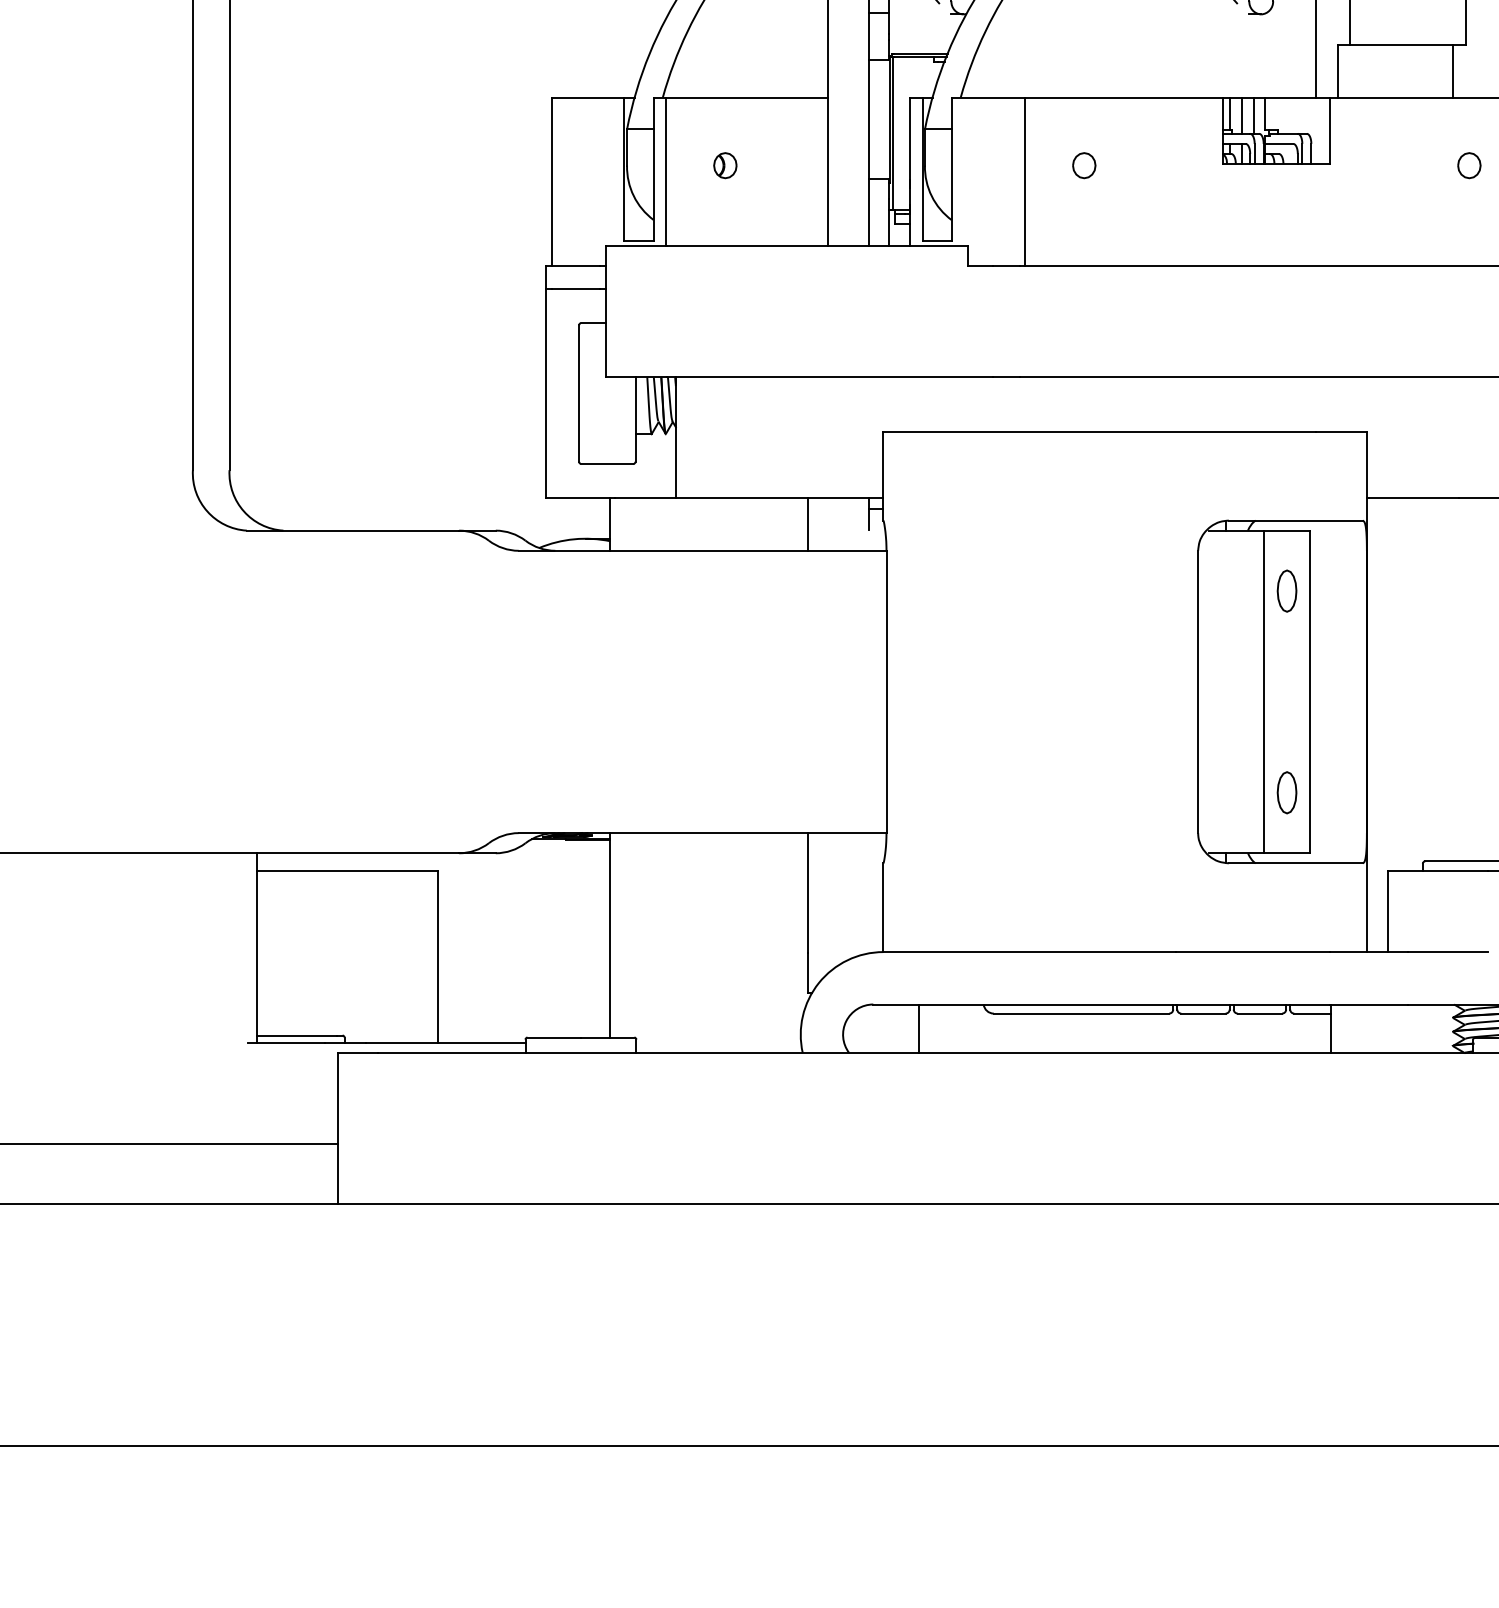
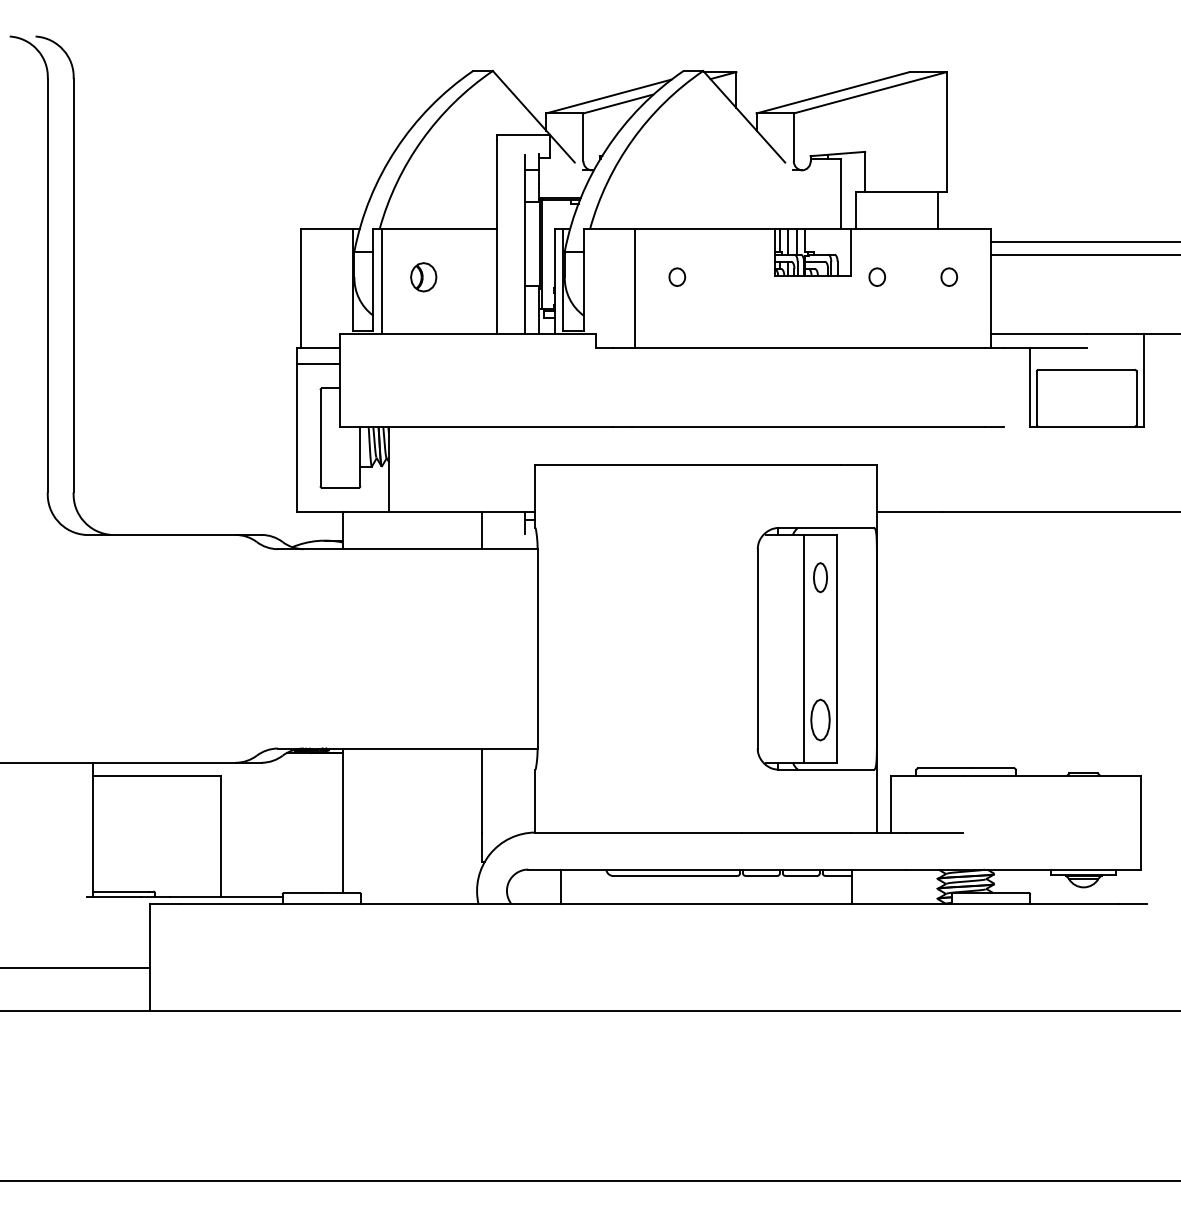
part: (724, 164) -> (423, 276), size x1.6
part: (1367, 164) -> (877, 276), added
part: (1287, 791) -> (820, 719), size x1.4

